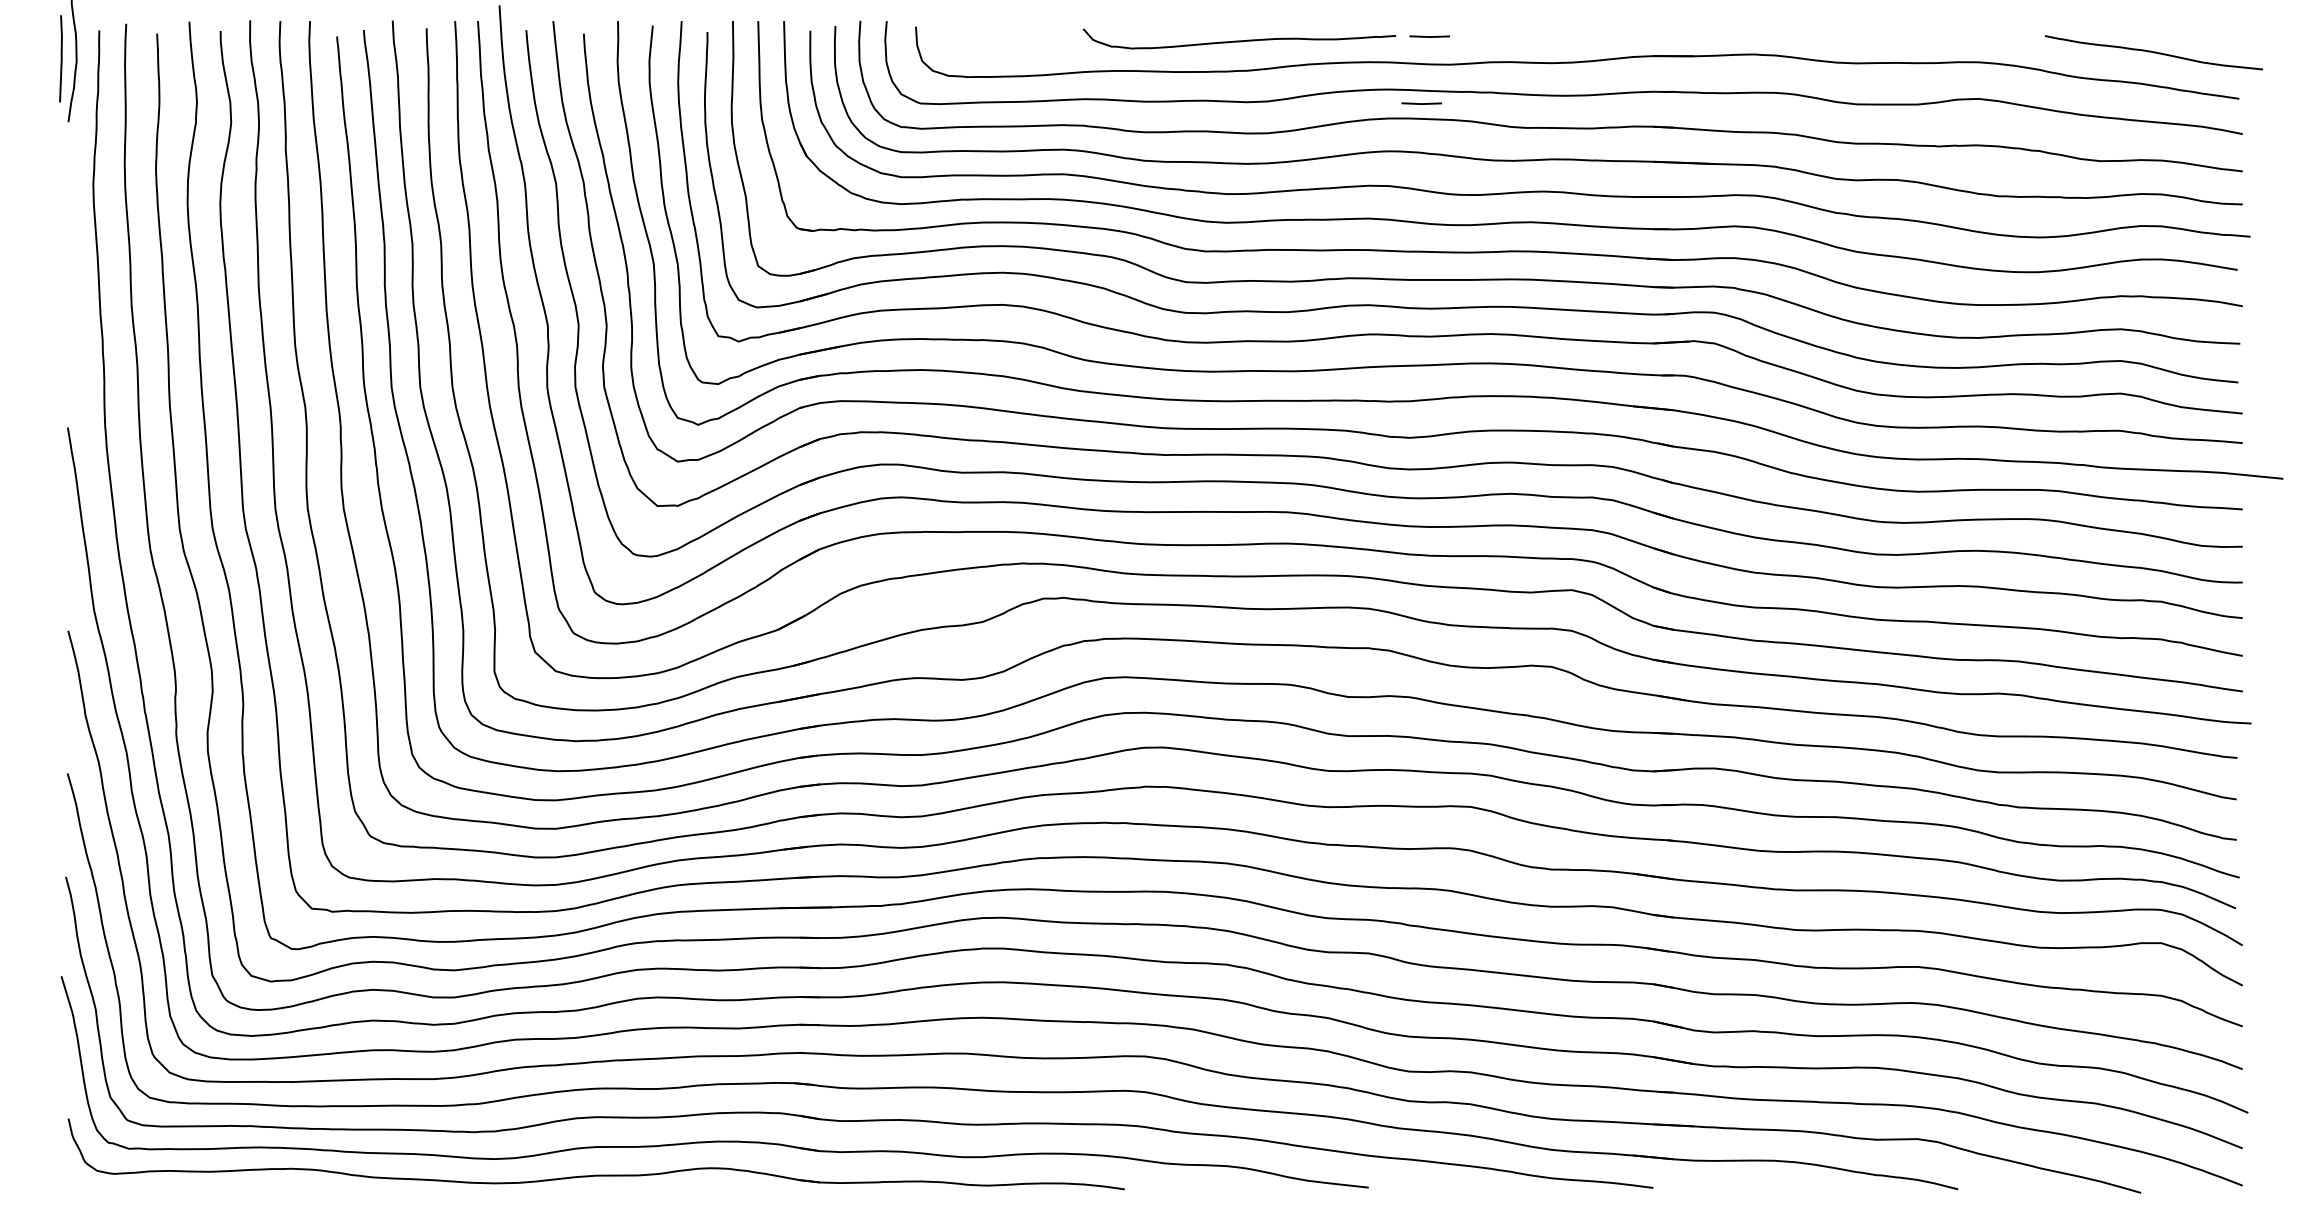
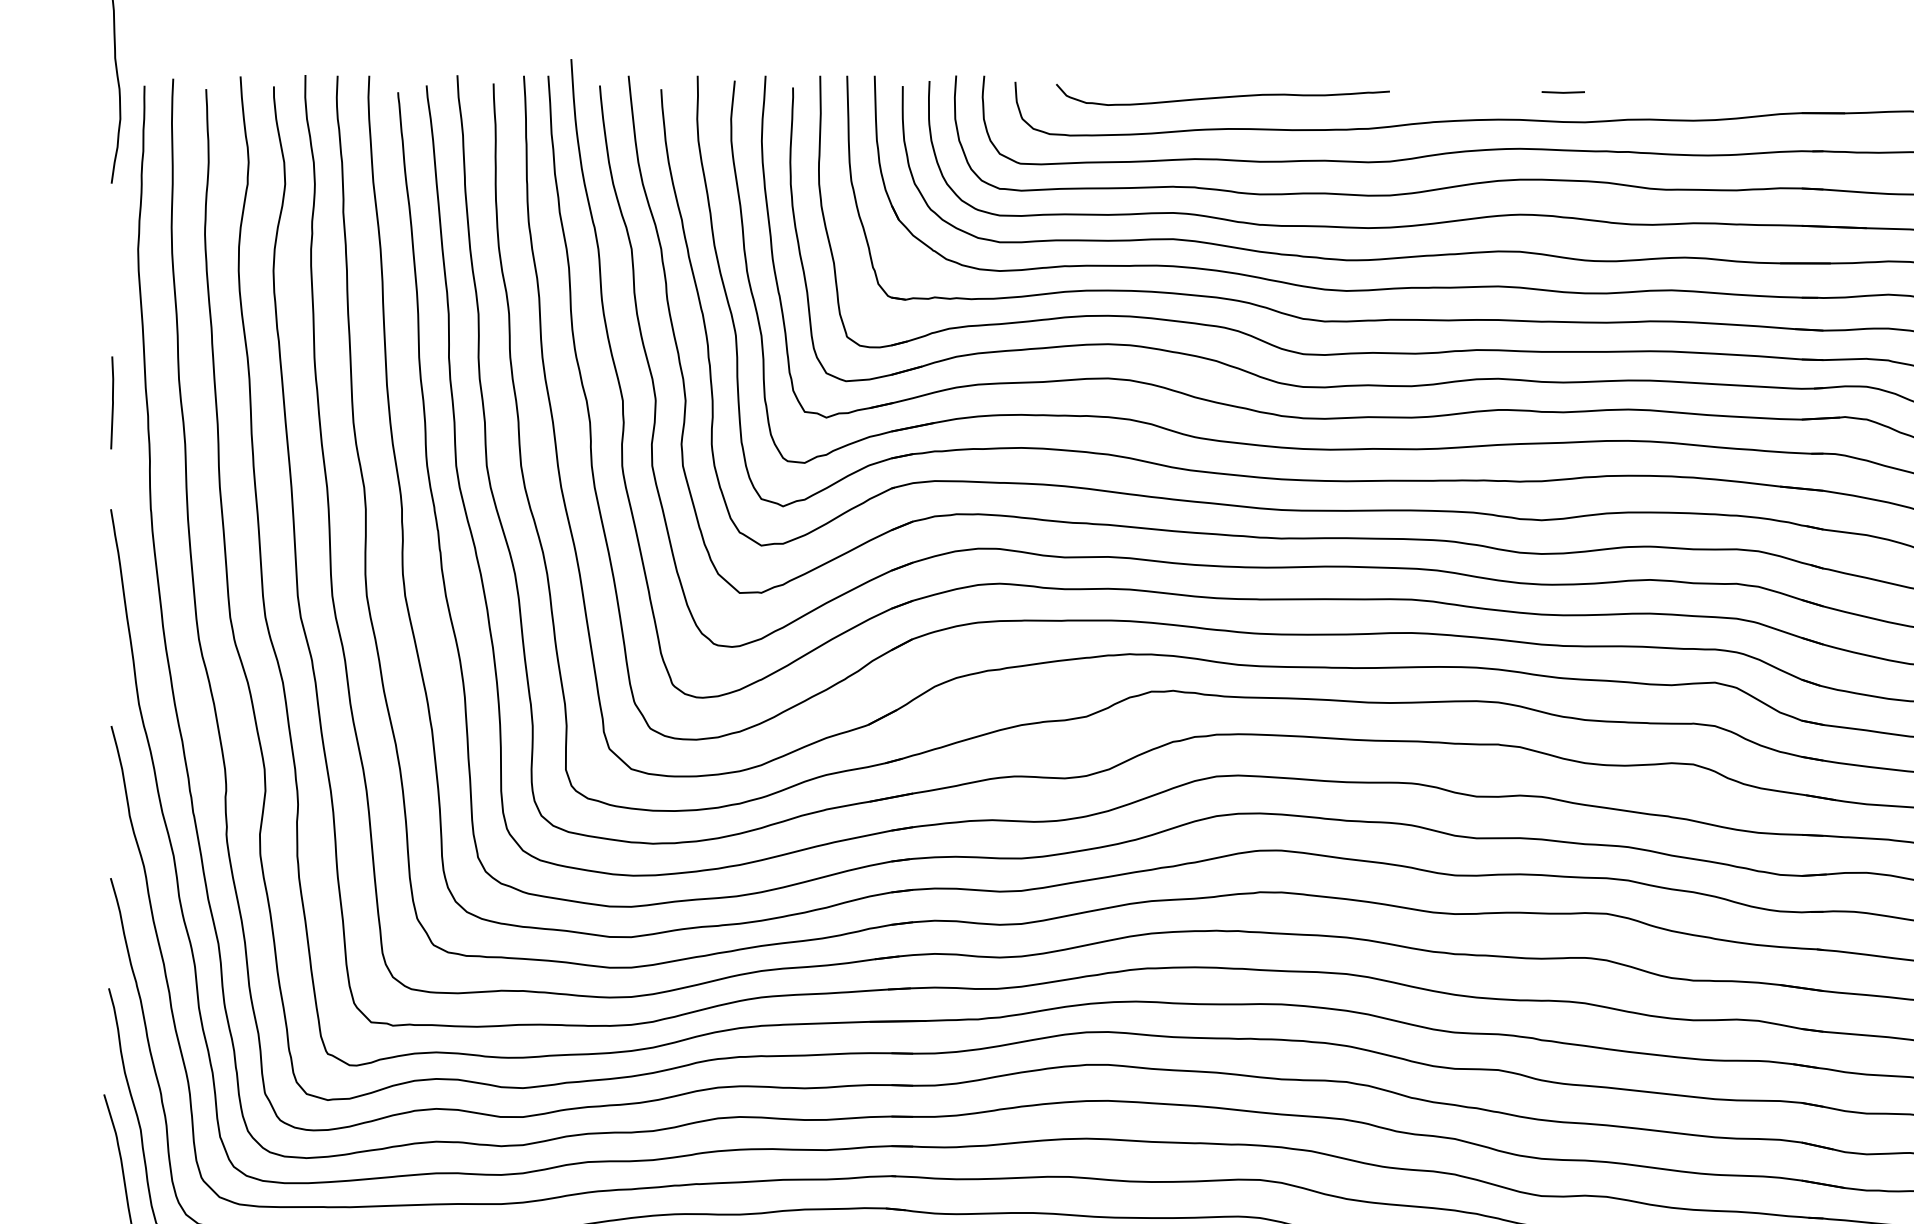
curve: (1239, 40) -> (1222, 96), moved
line: (60, 58) -> (111, 402), moved
line: (1421, 103) -> (1554, 163), removed

